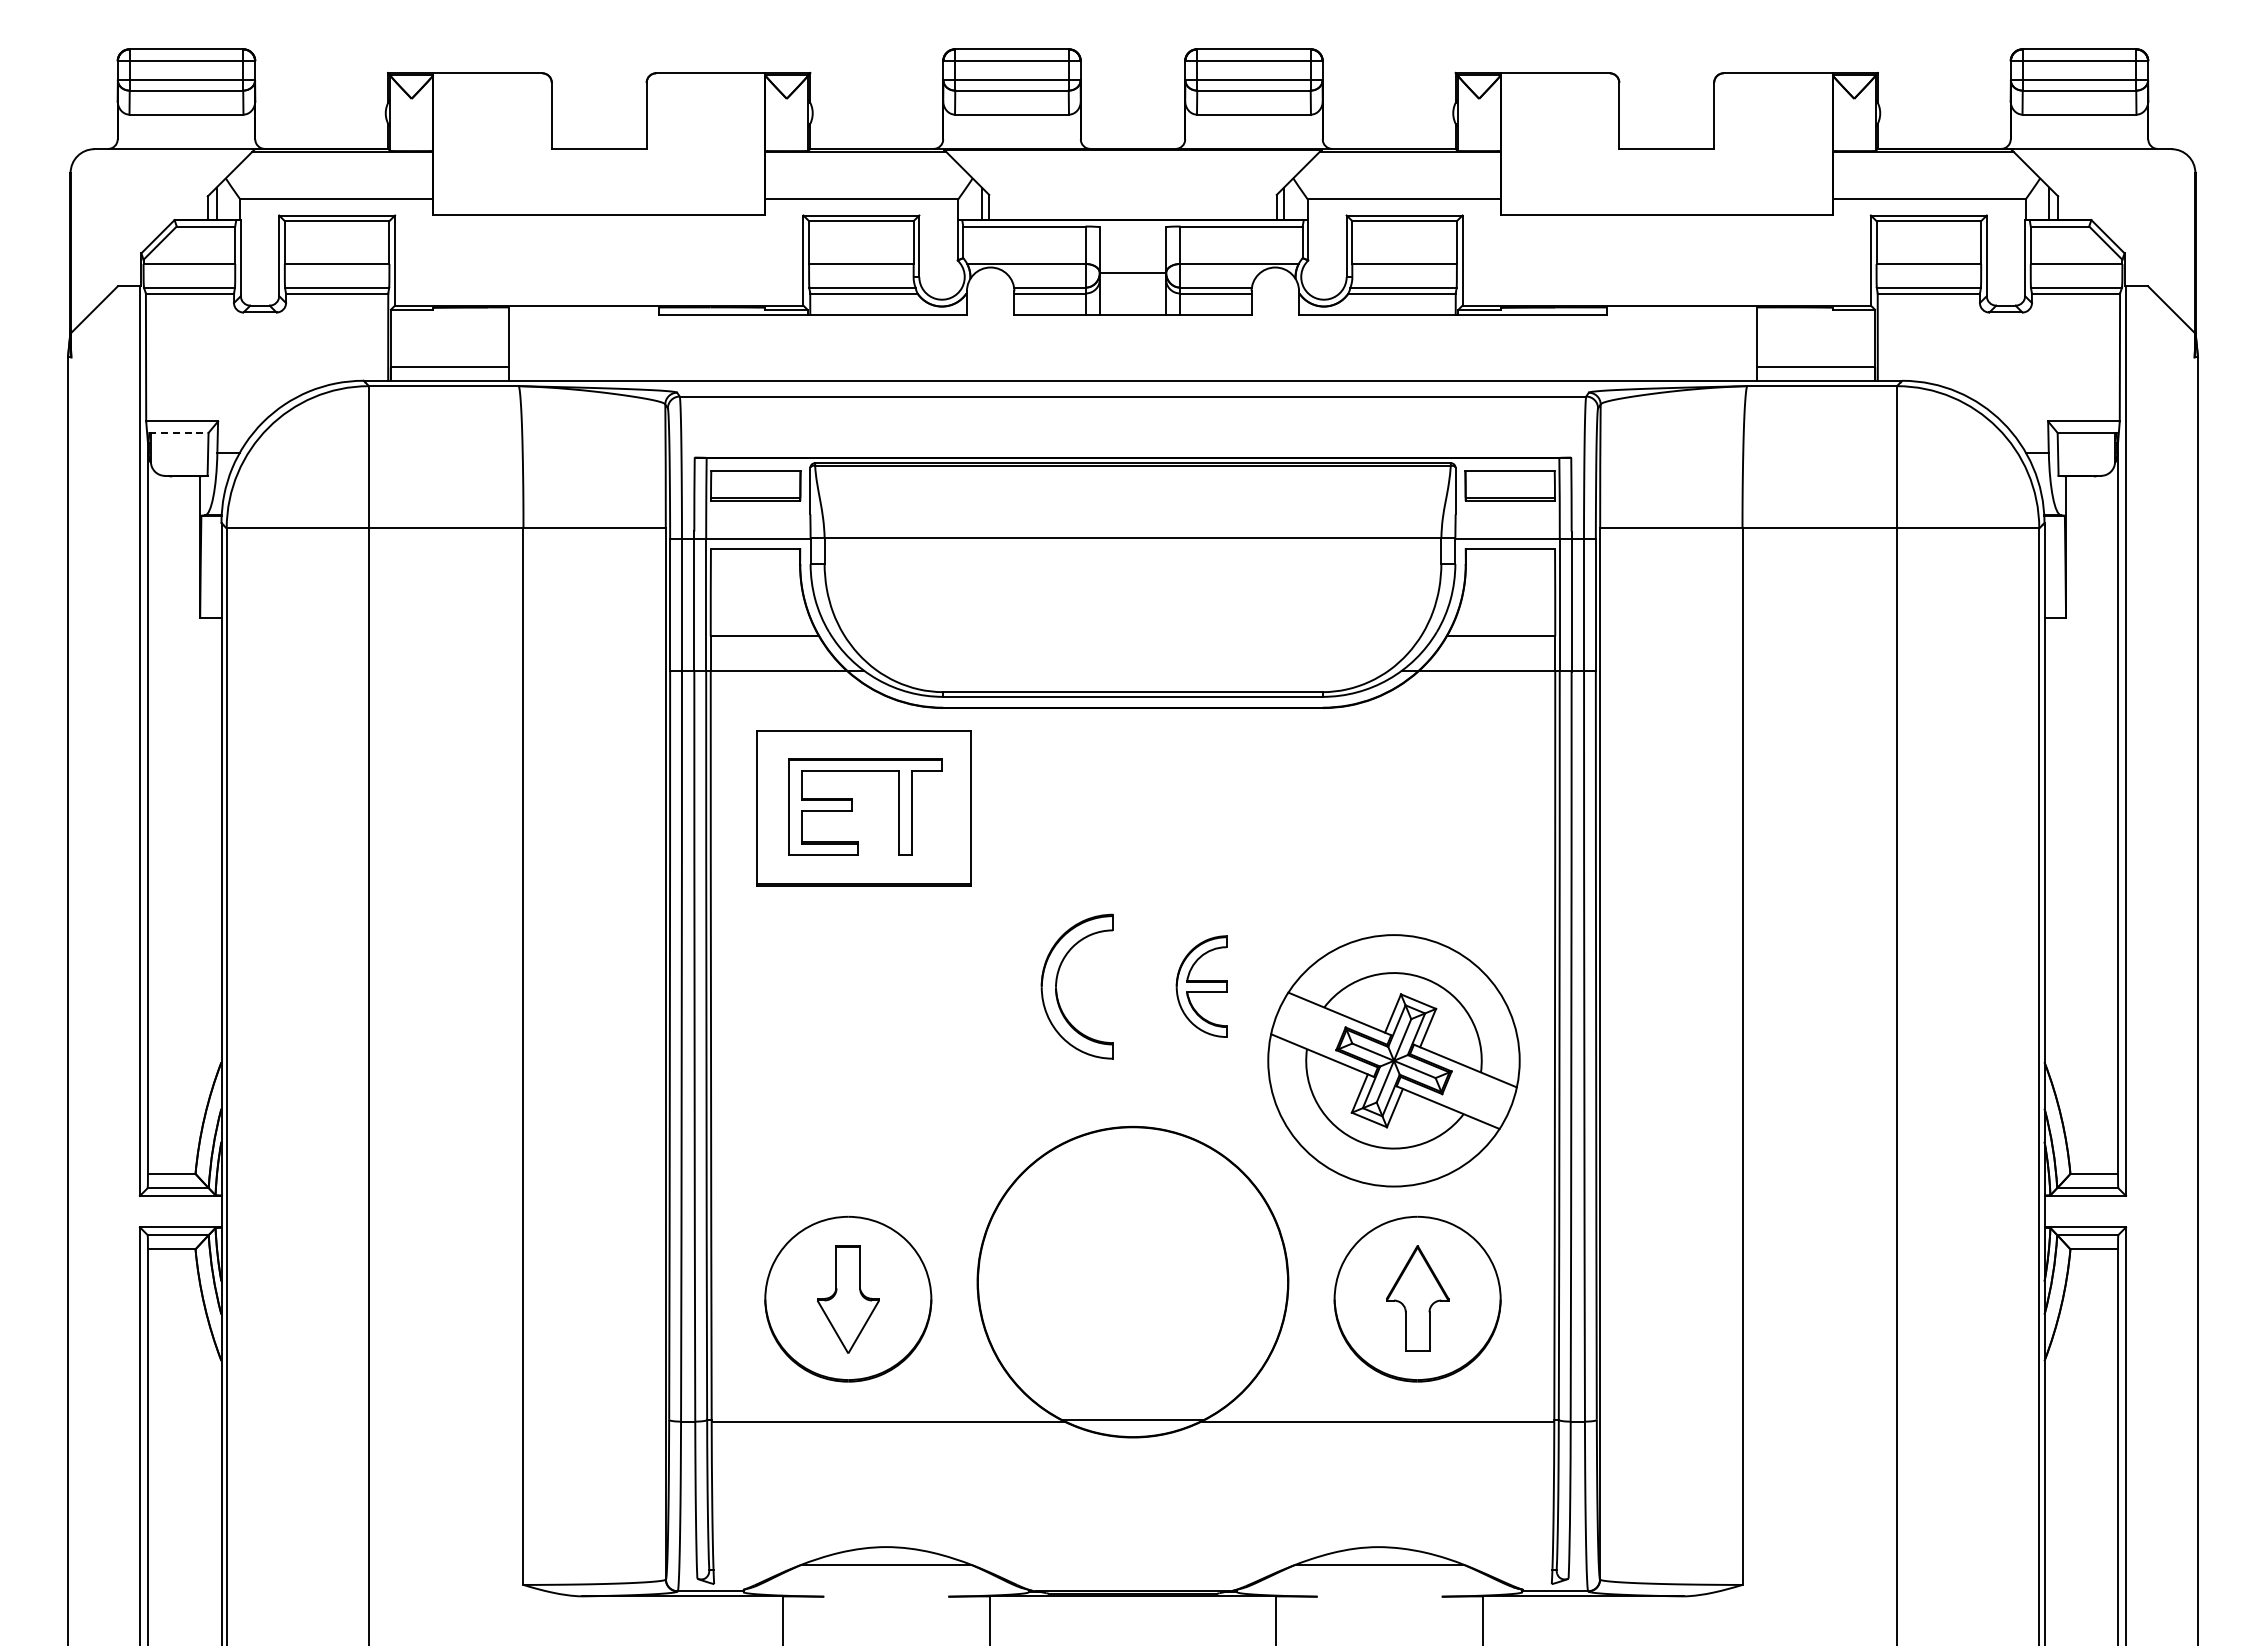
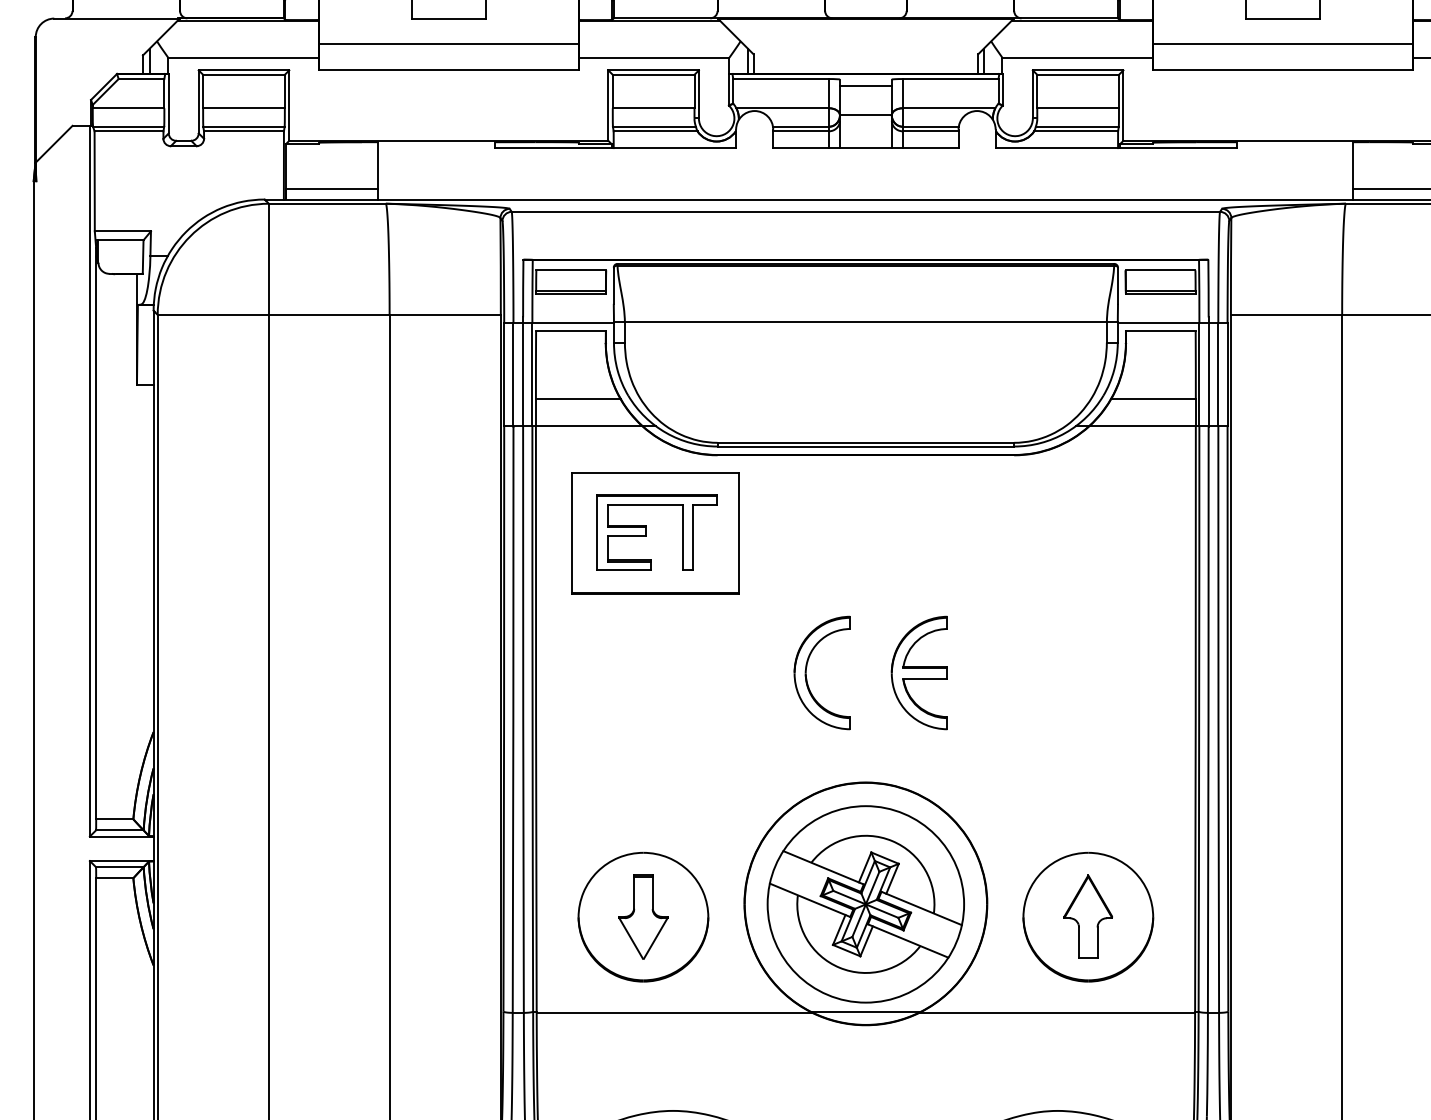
line: (599, 182) -> (449, 44), added
line: (1666, 182) -> (1282, 44), added
line: (1132, 235) -> (865, 86), added
line: (178, 432) -> (120, 239), dashed -> solid
part: (1201, 986) -> (919, 672), size x1.43
part: (1393, 1060) -> (865, 904), moved

